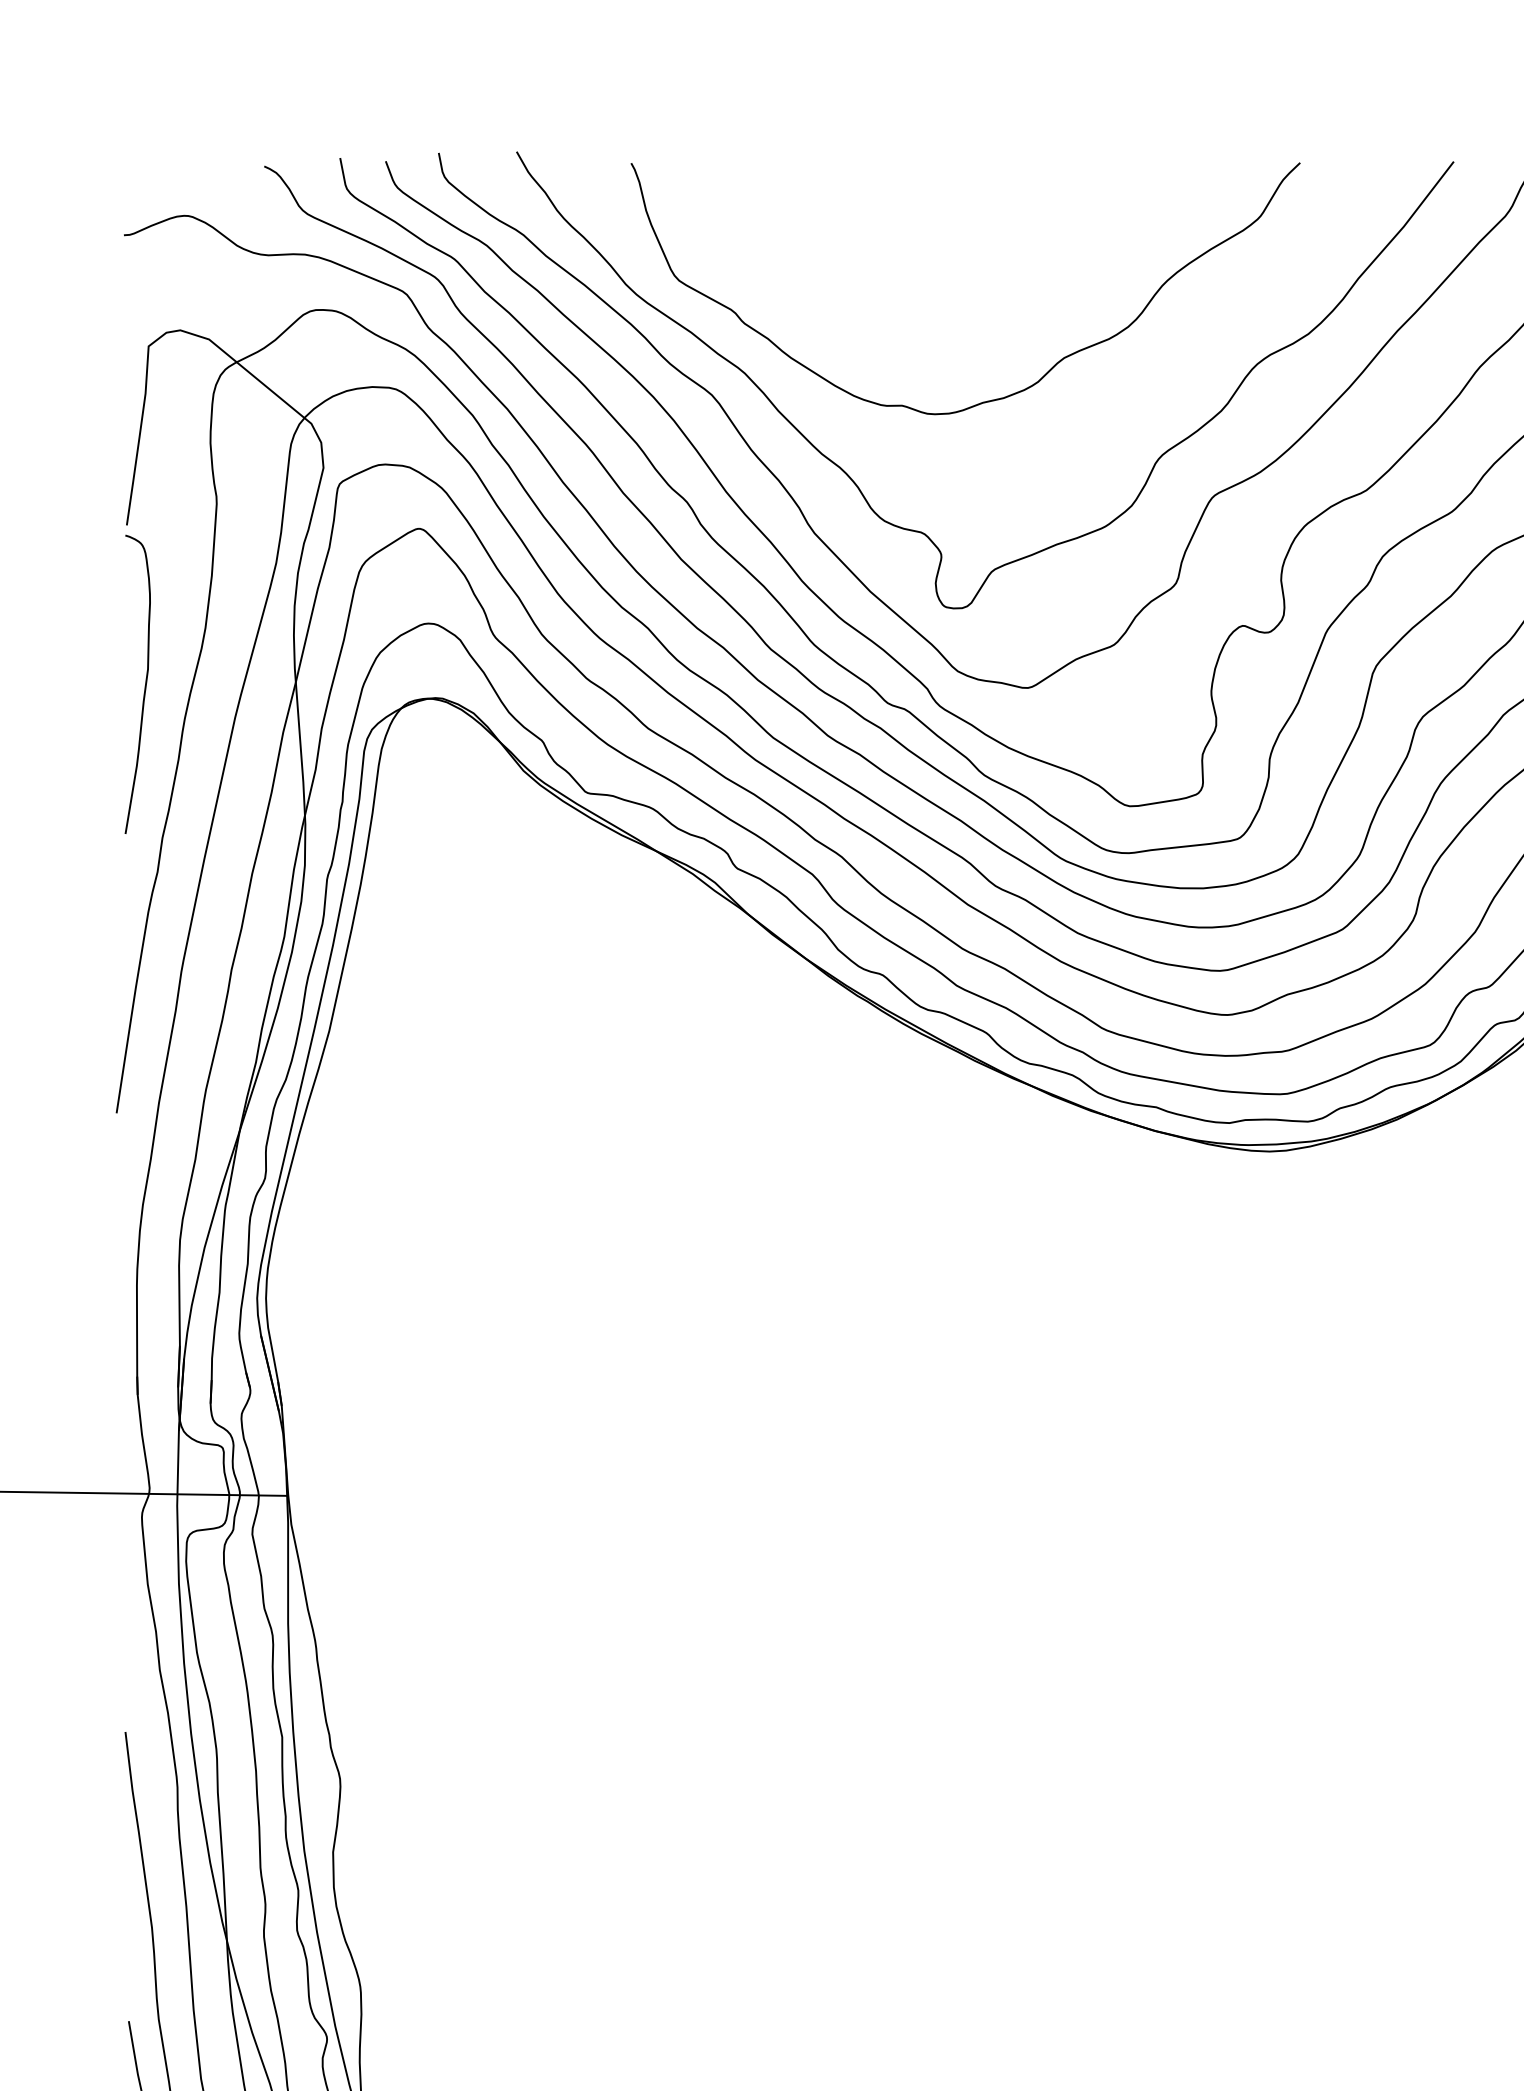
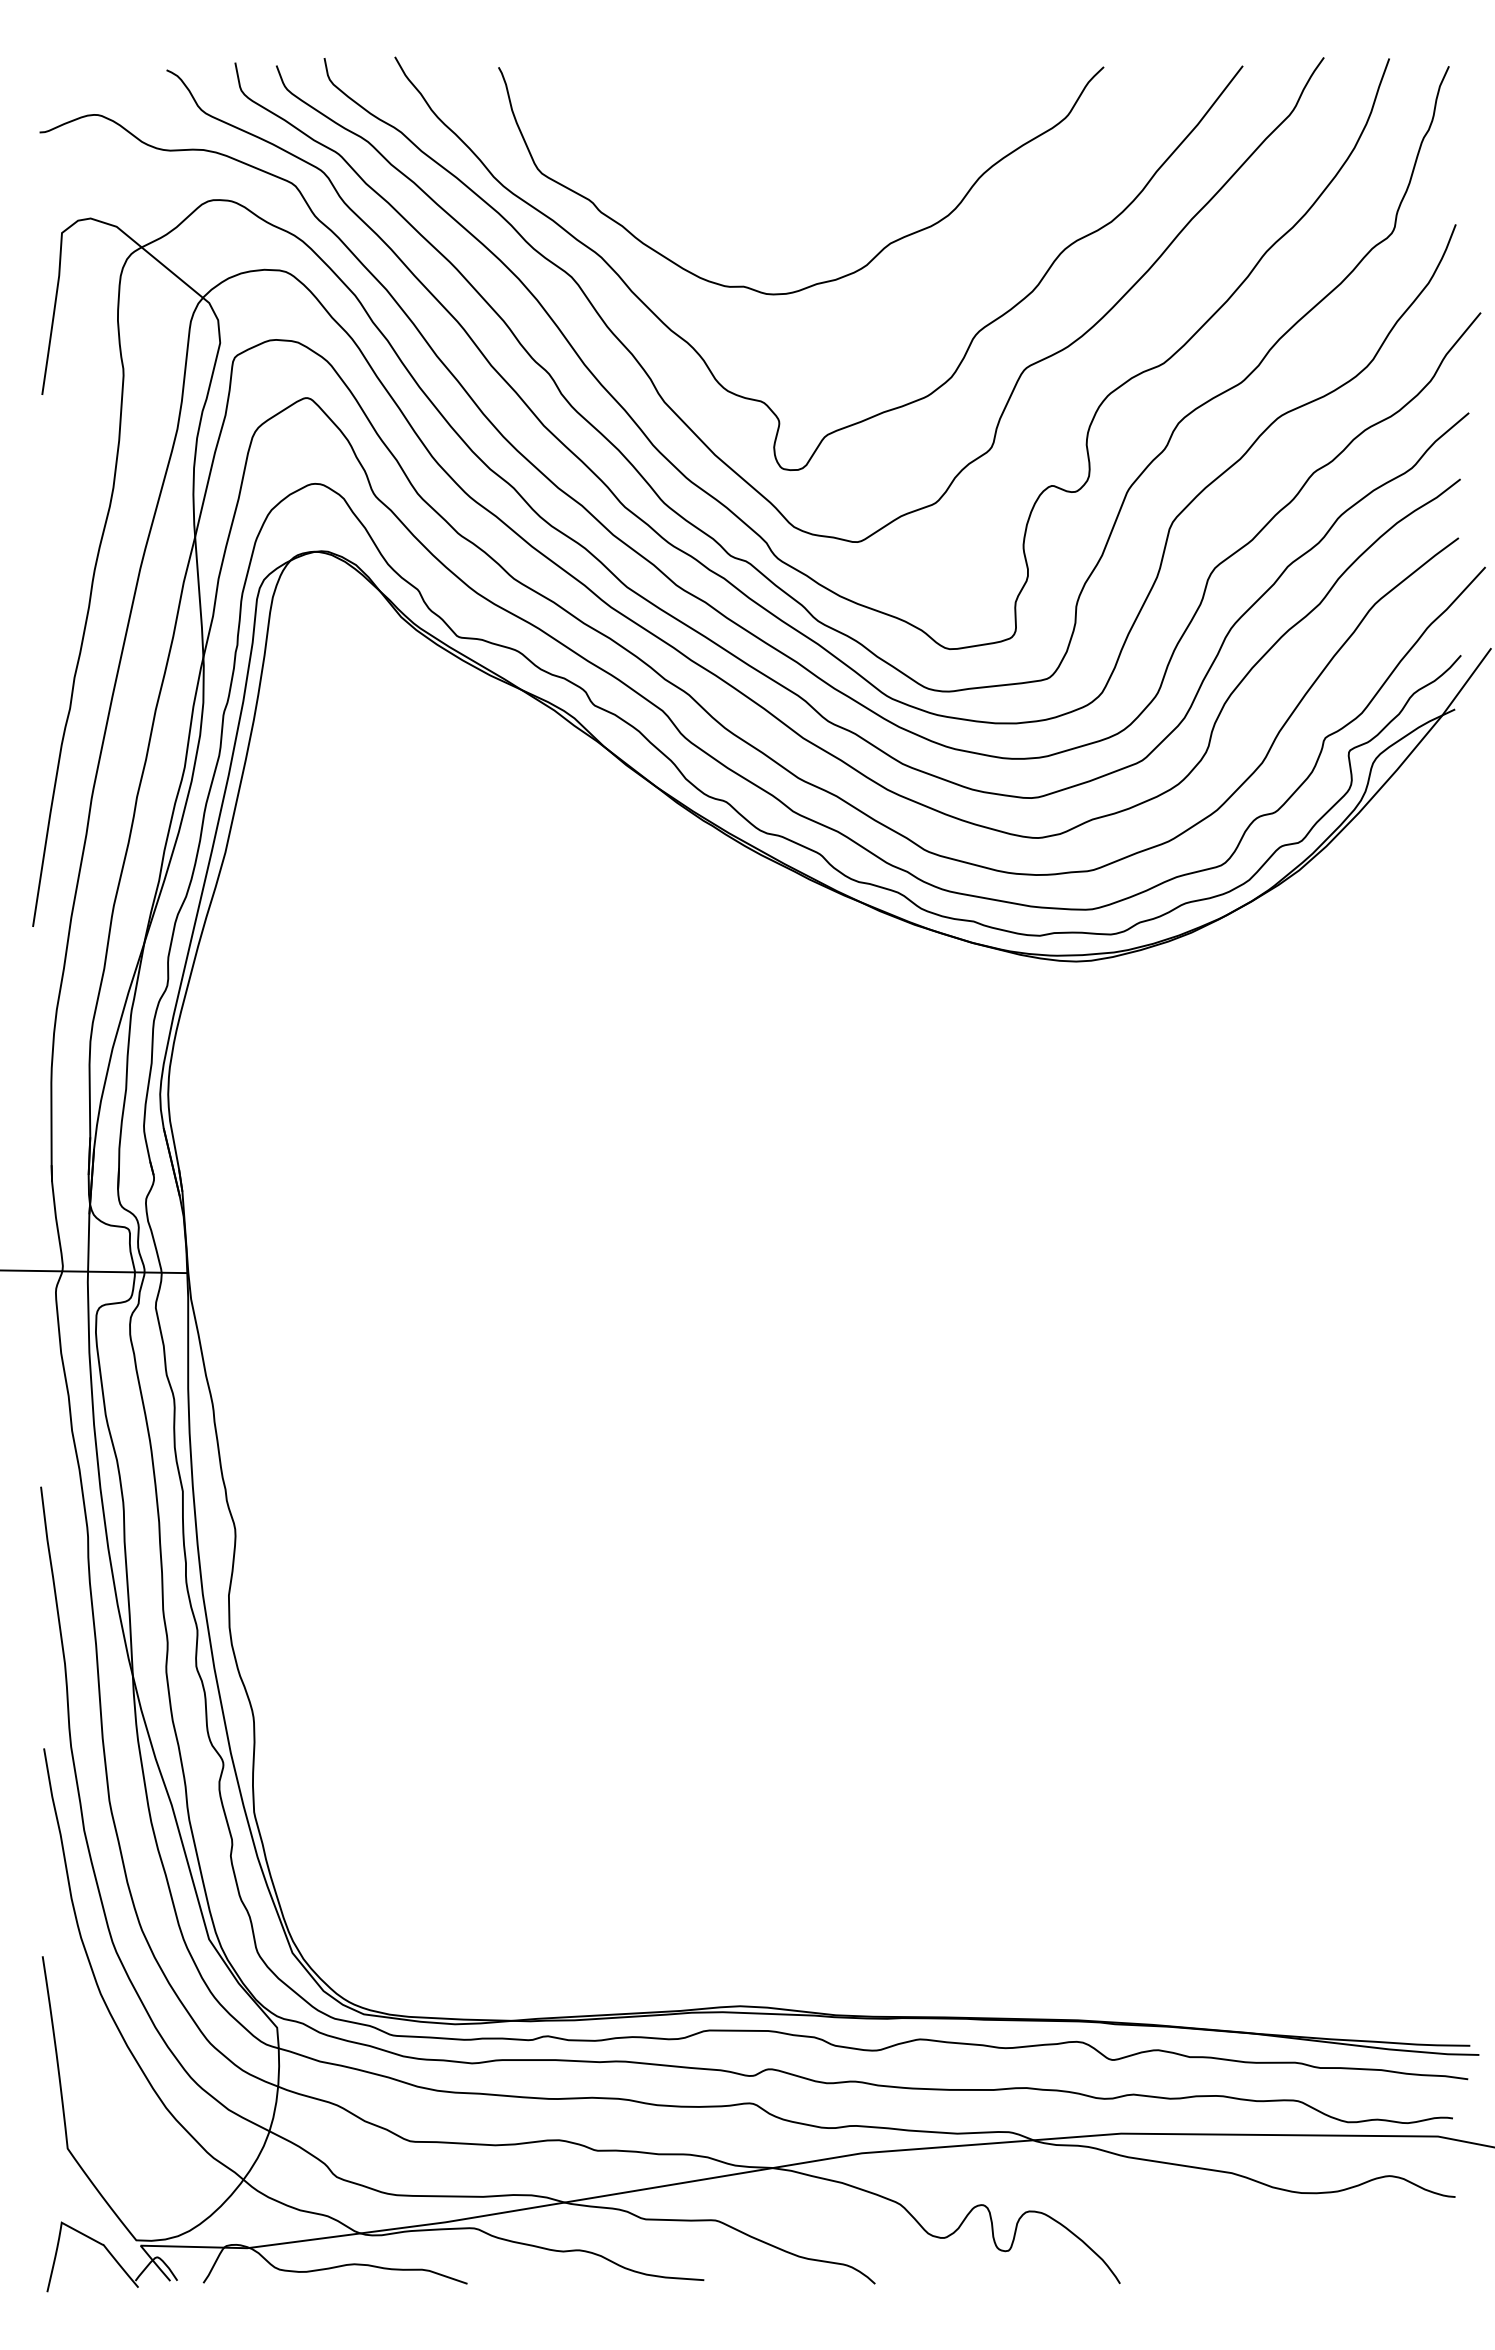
curve: (144, 683) -> (58, 538), removed

